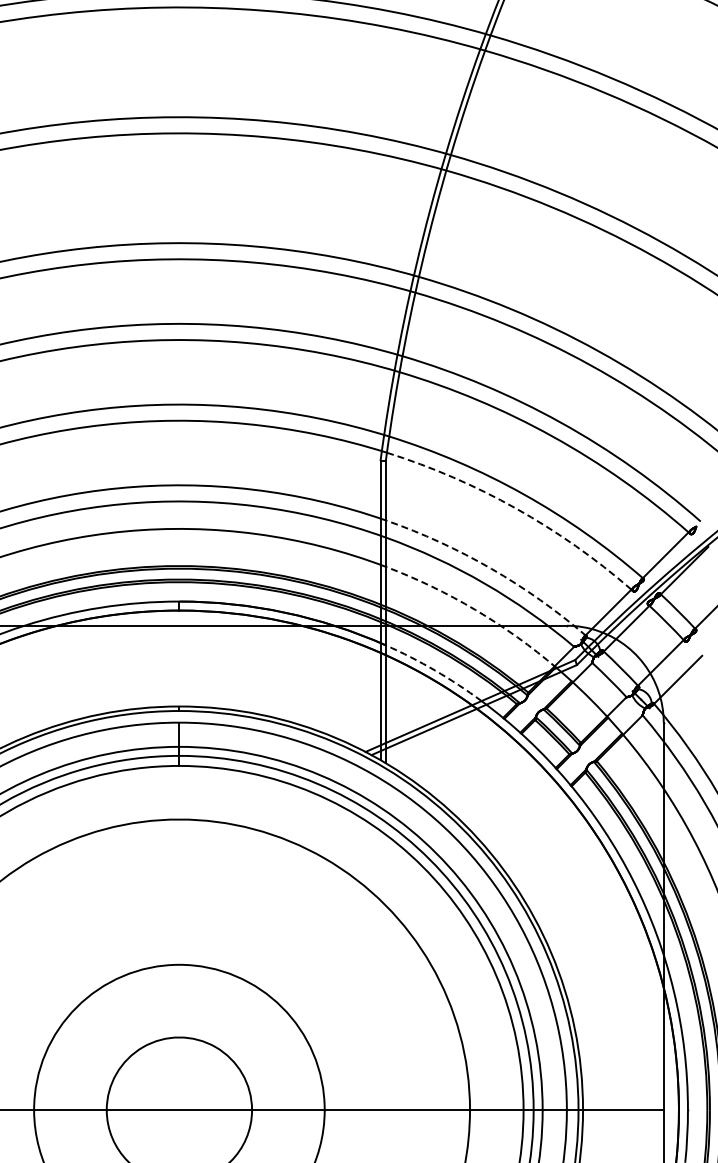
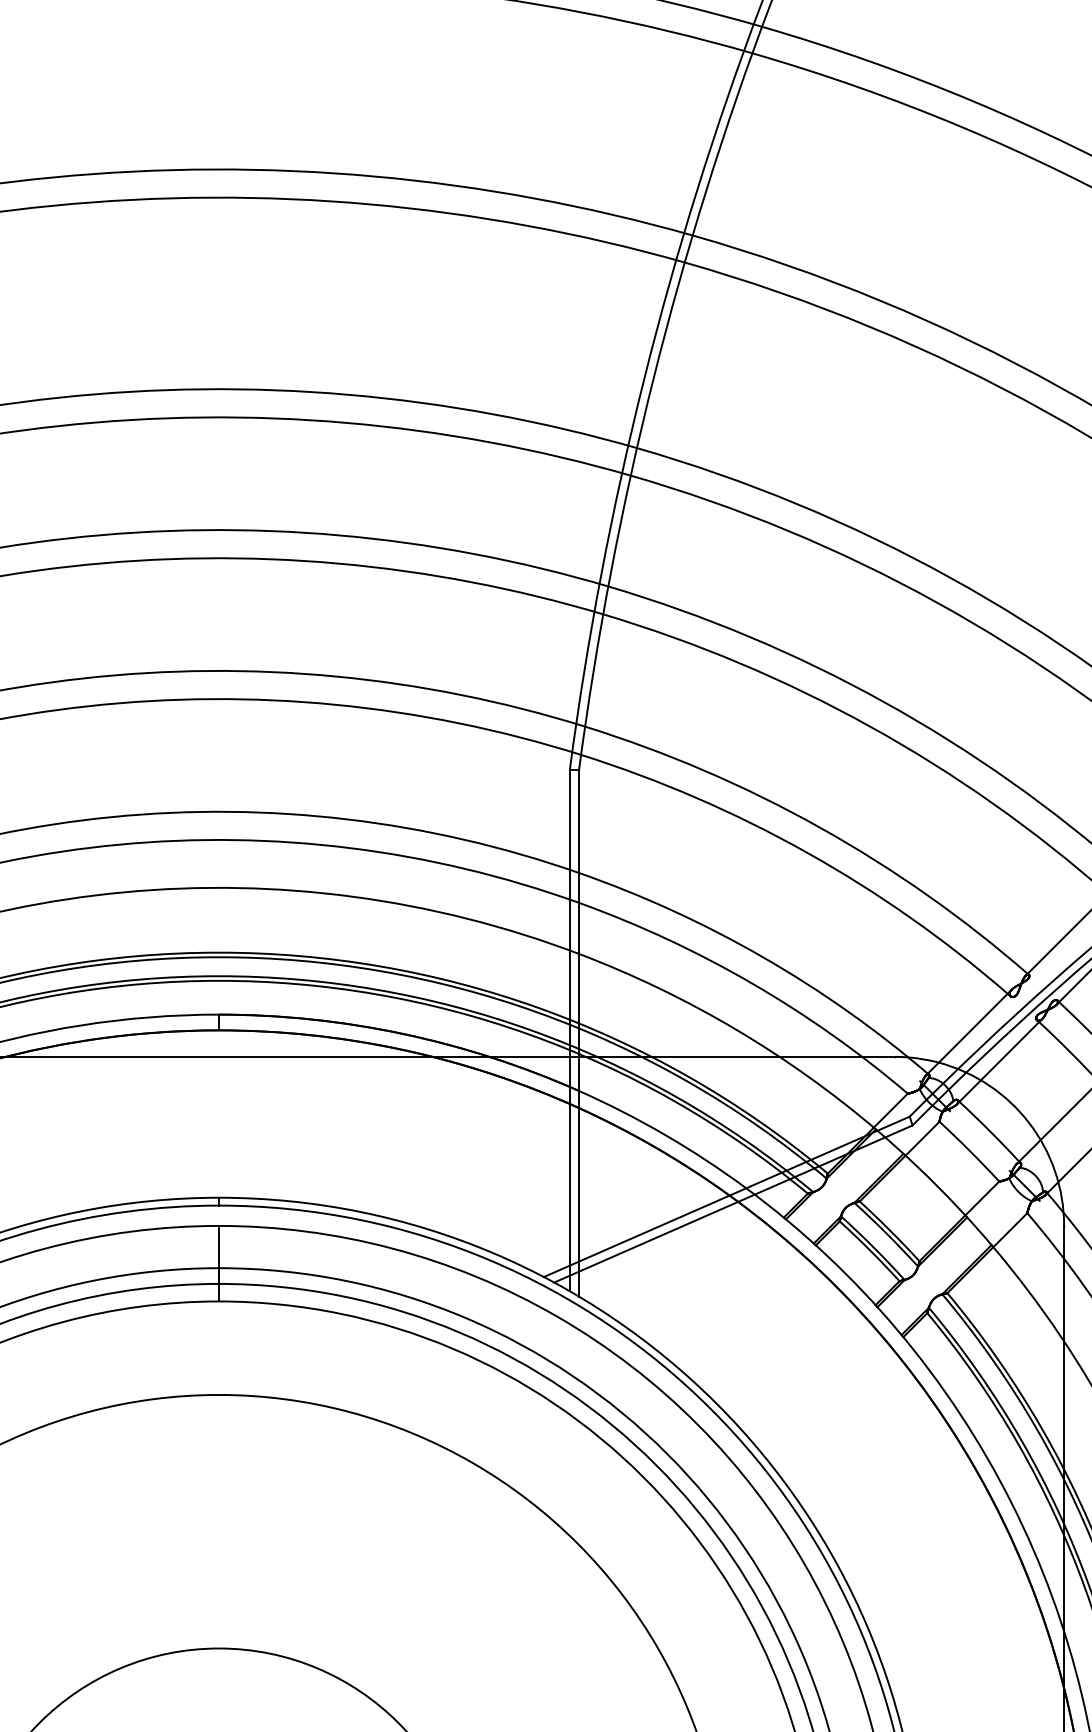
arc: (516, 508) -> (807, 852), dashed -> solid
arc: (491, 568) -> (763, 956), dashed -> solid
arc: (475, 610) -> (735, 1030), dashed -> solid
arc: (435, 670) -> (665, 1134), dashed -> solid

